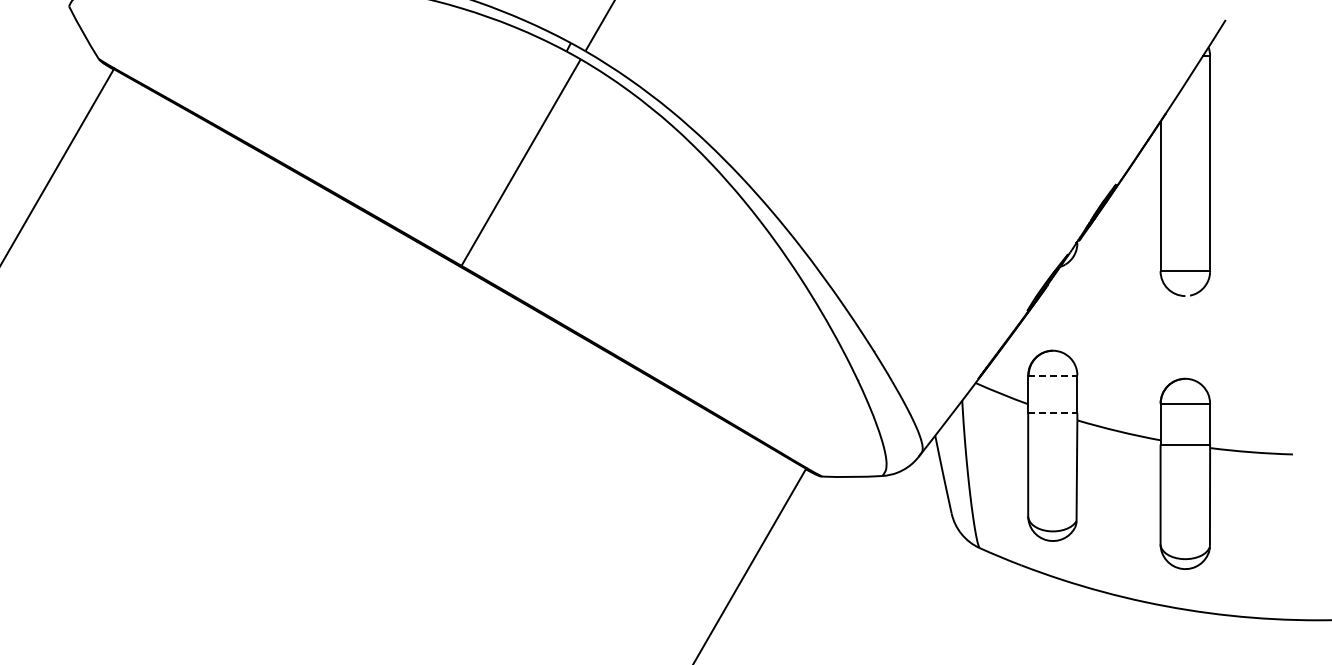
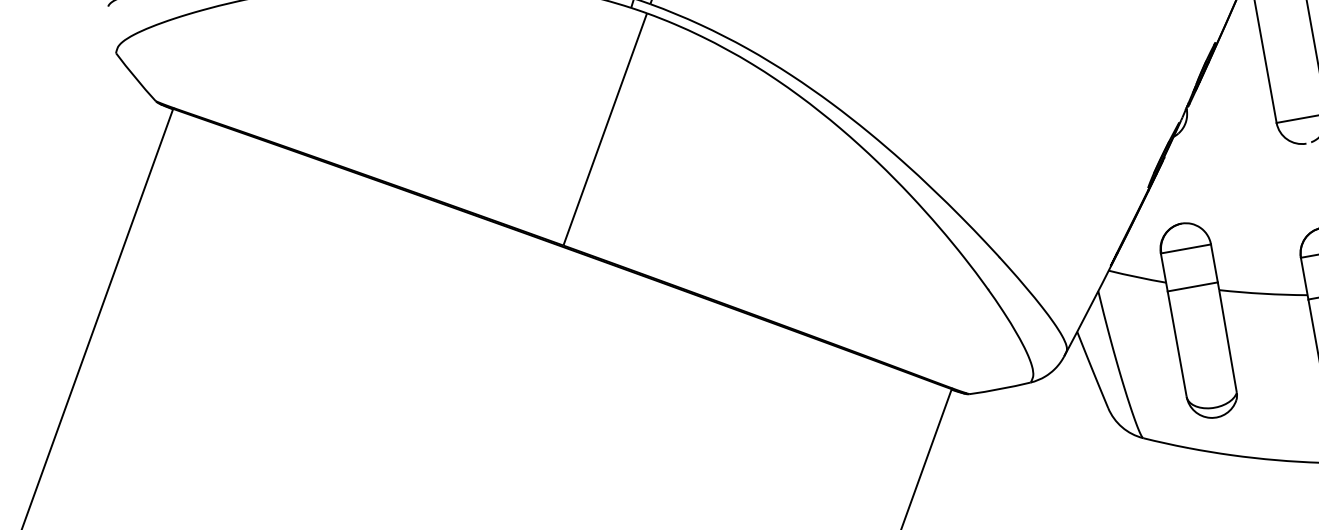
line: (1052, 375) -> (1185, 248), dashed -> solid
line: (1052, 412) -> (1192, 286), dashed -> solid

